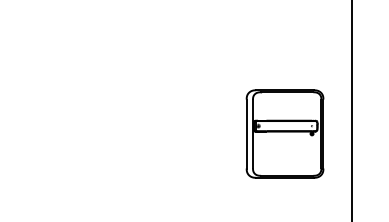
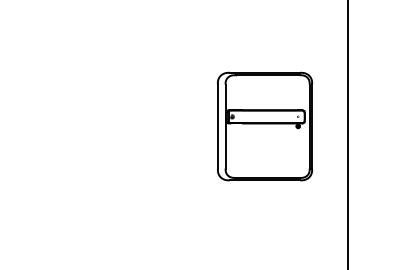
part: (284, 133) -> (264, 125), moved

